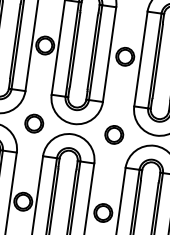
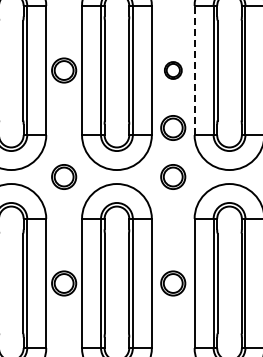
part: (125, 56) -> (173, 70), size x0.7
line: (140, 58) -> (194, 70), solid -> dashed
part: (119, 98) -> (173, 127), added

